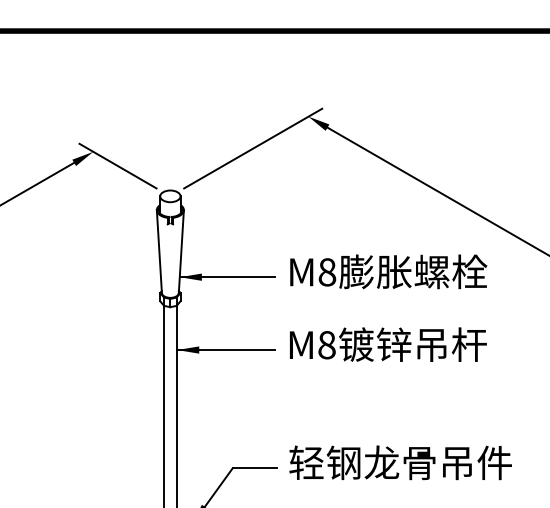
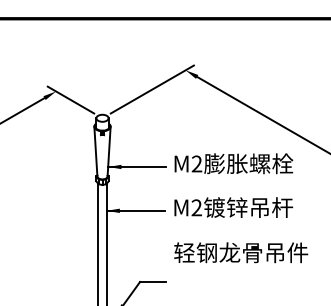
text: (326, 271) -> (196, 163), M8 -> M2
text: (326, 344) -> (196, 207), M8 -> M2
text: (401, 462) -> (241, 252), moved

